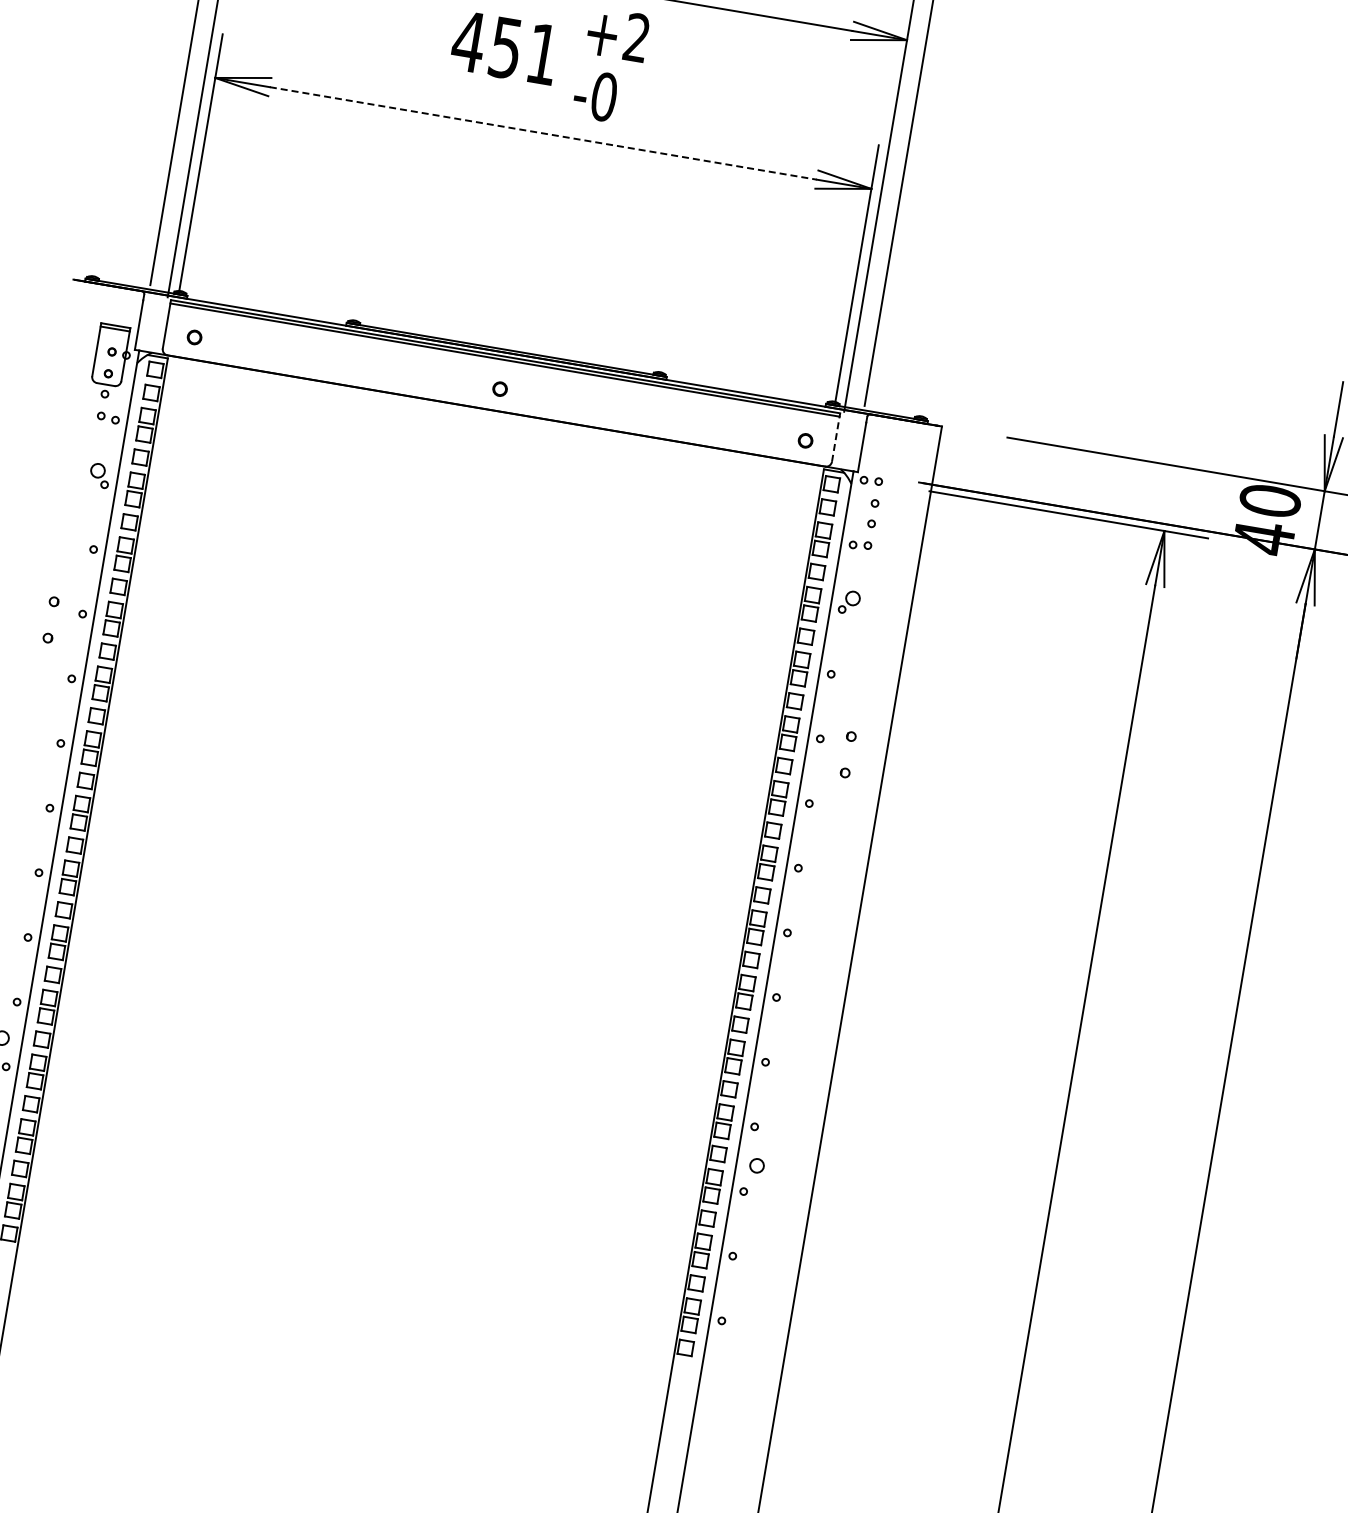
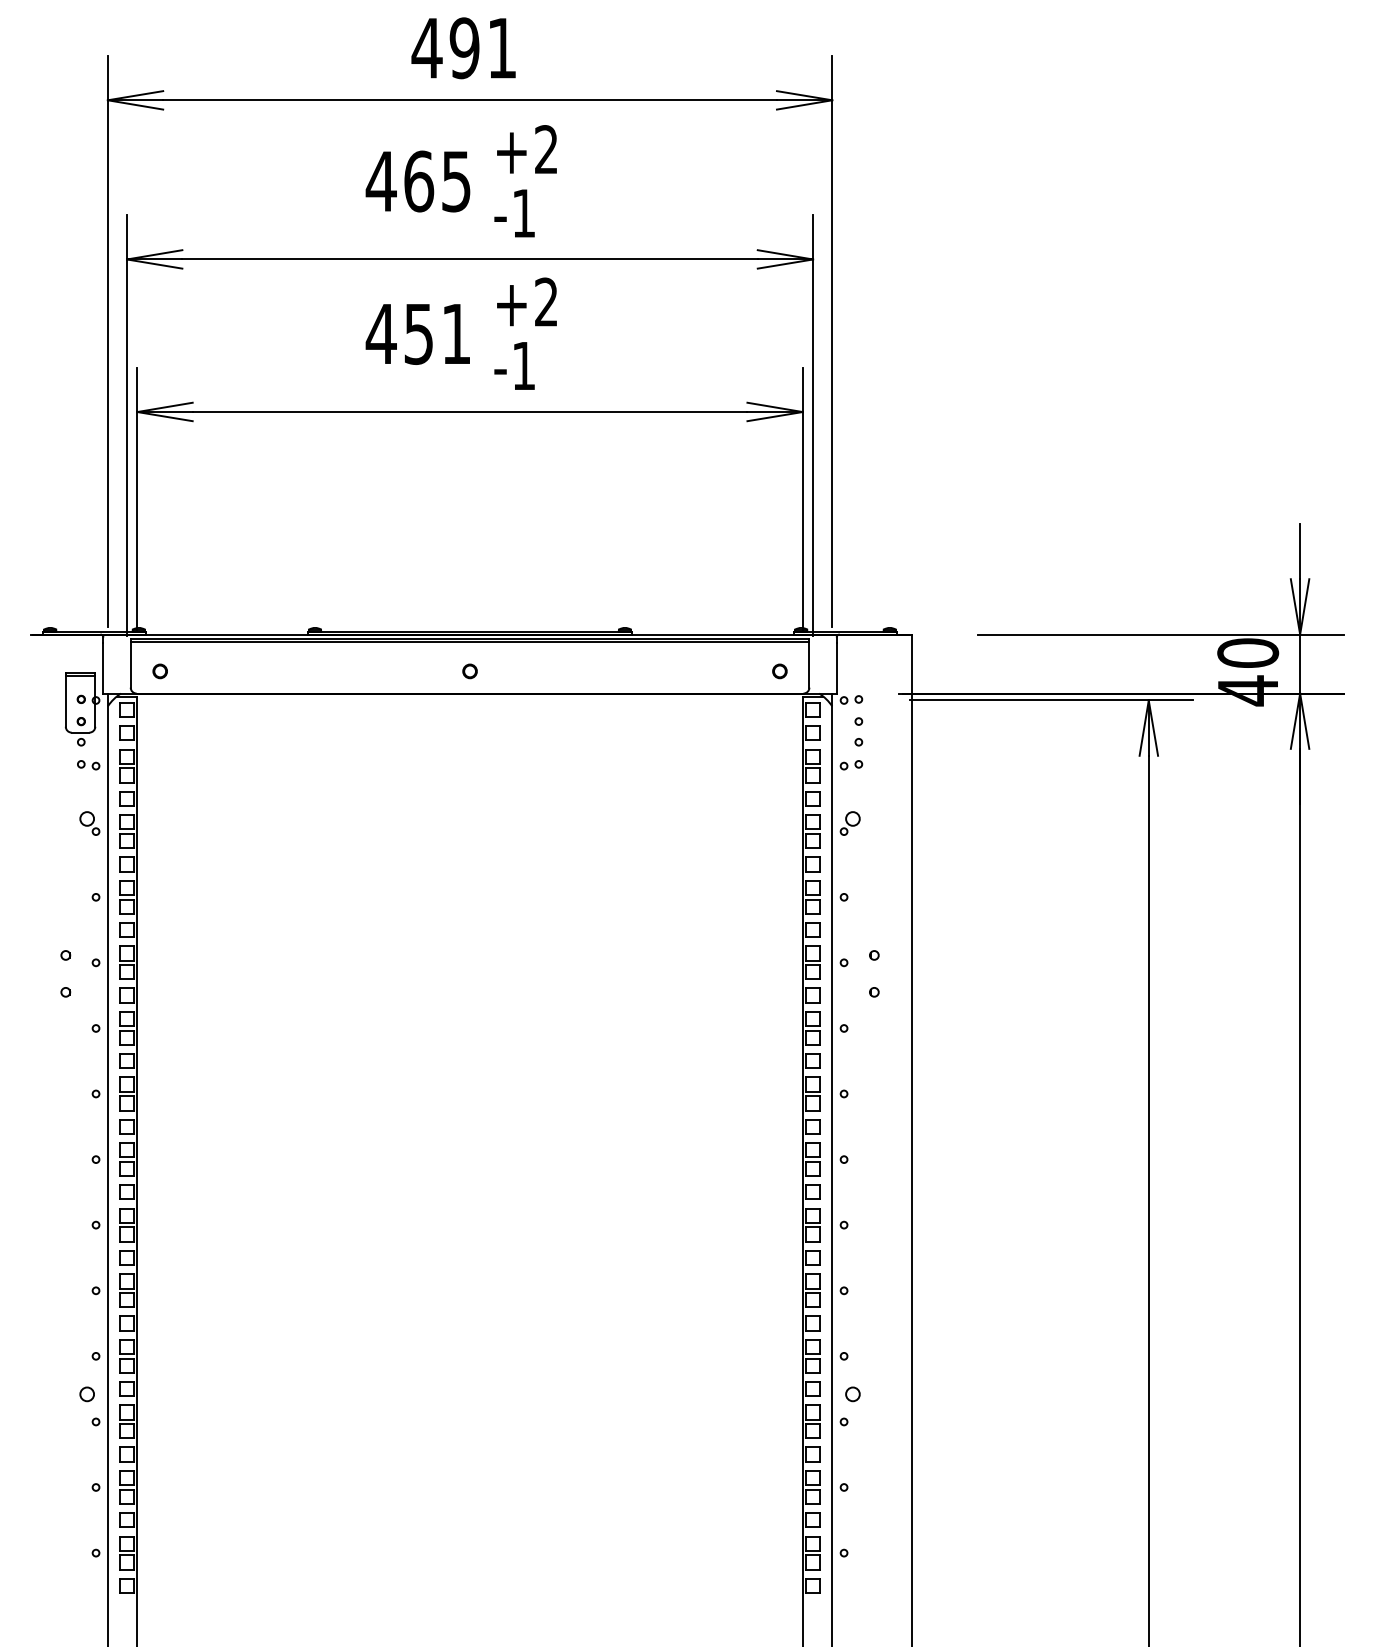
text: (603, 96) -> (523, 365), -0 -> -1
line: (543, 133) -> (470, 412), dashed -> solid
line: (836, 437) -> (809, 663), dashed -> solid

